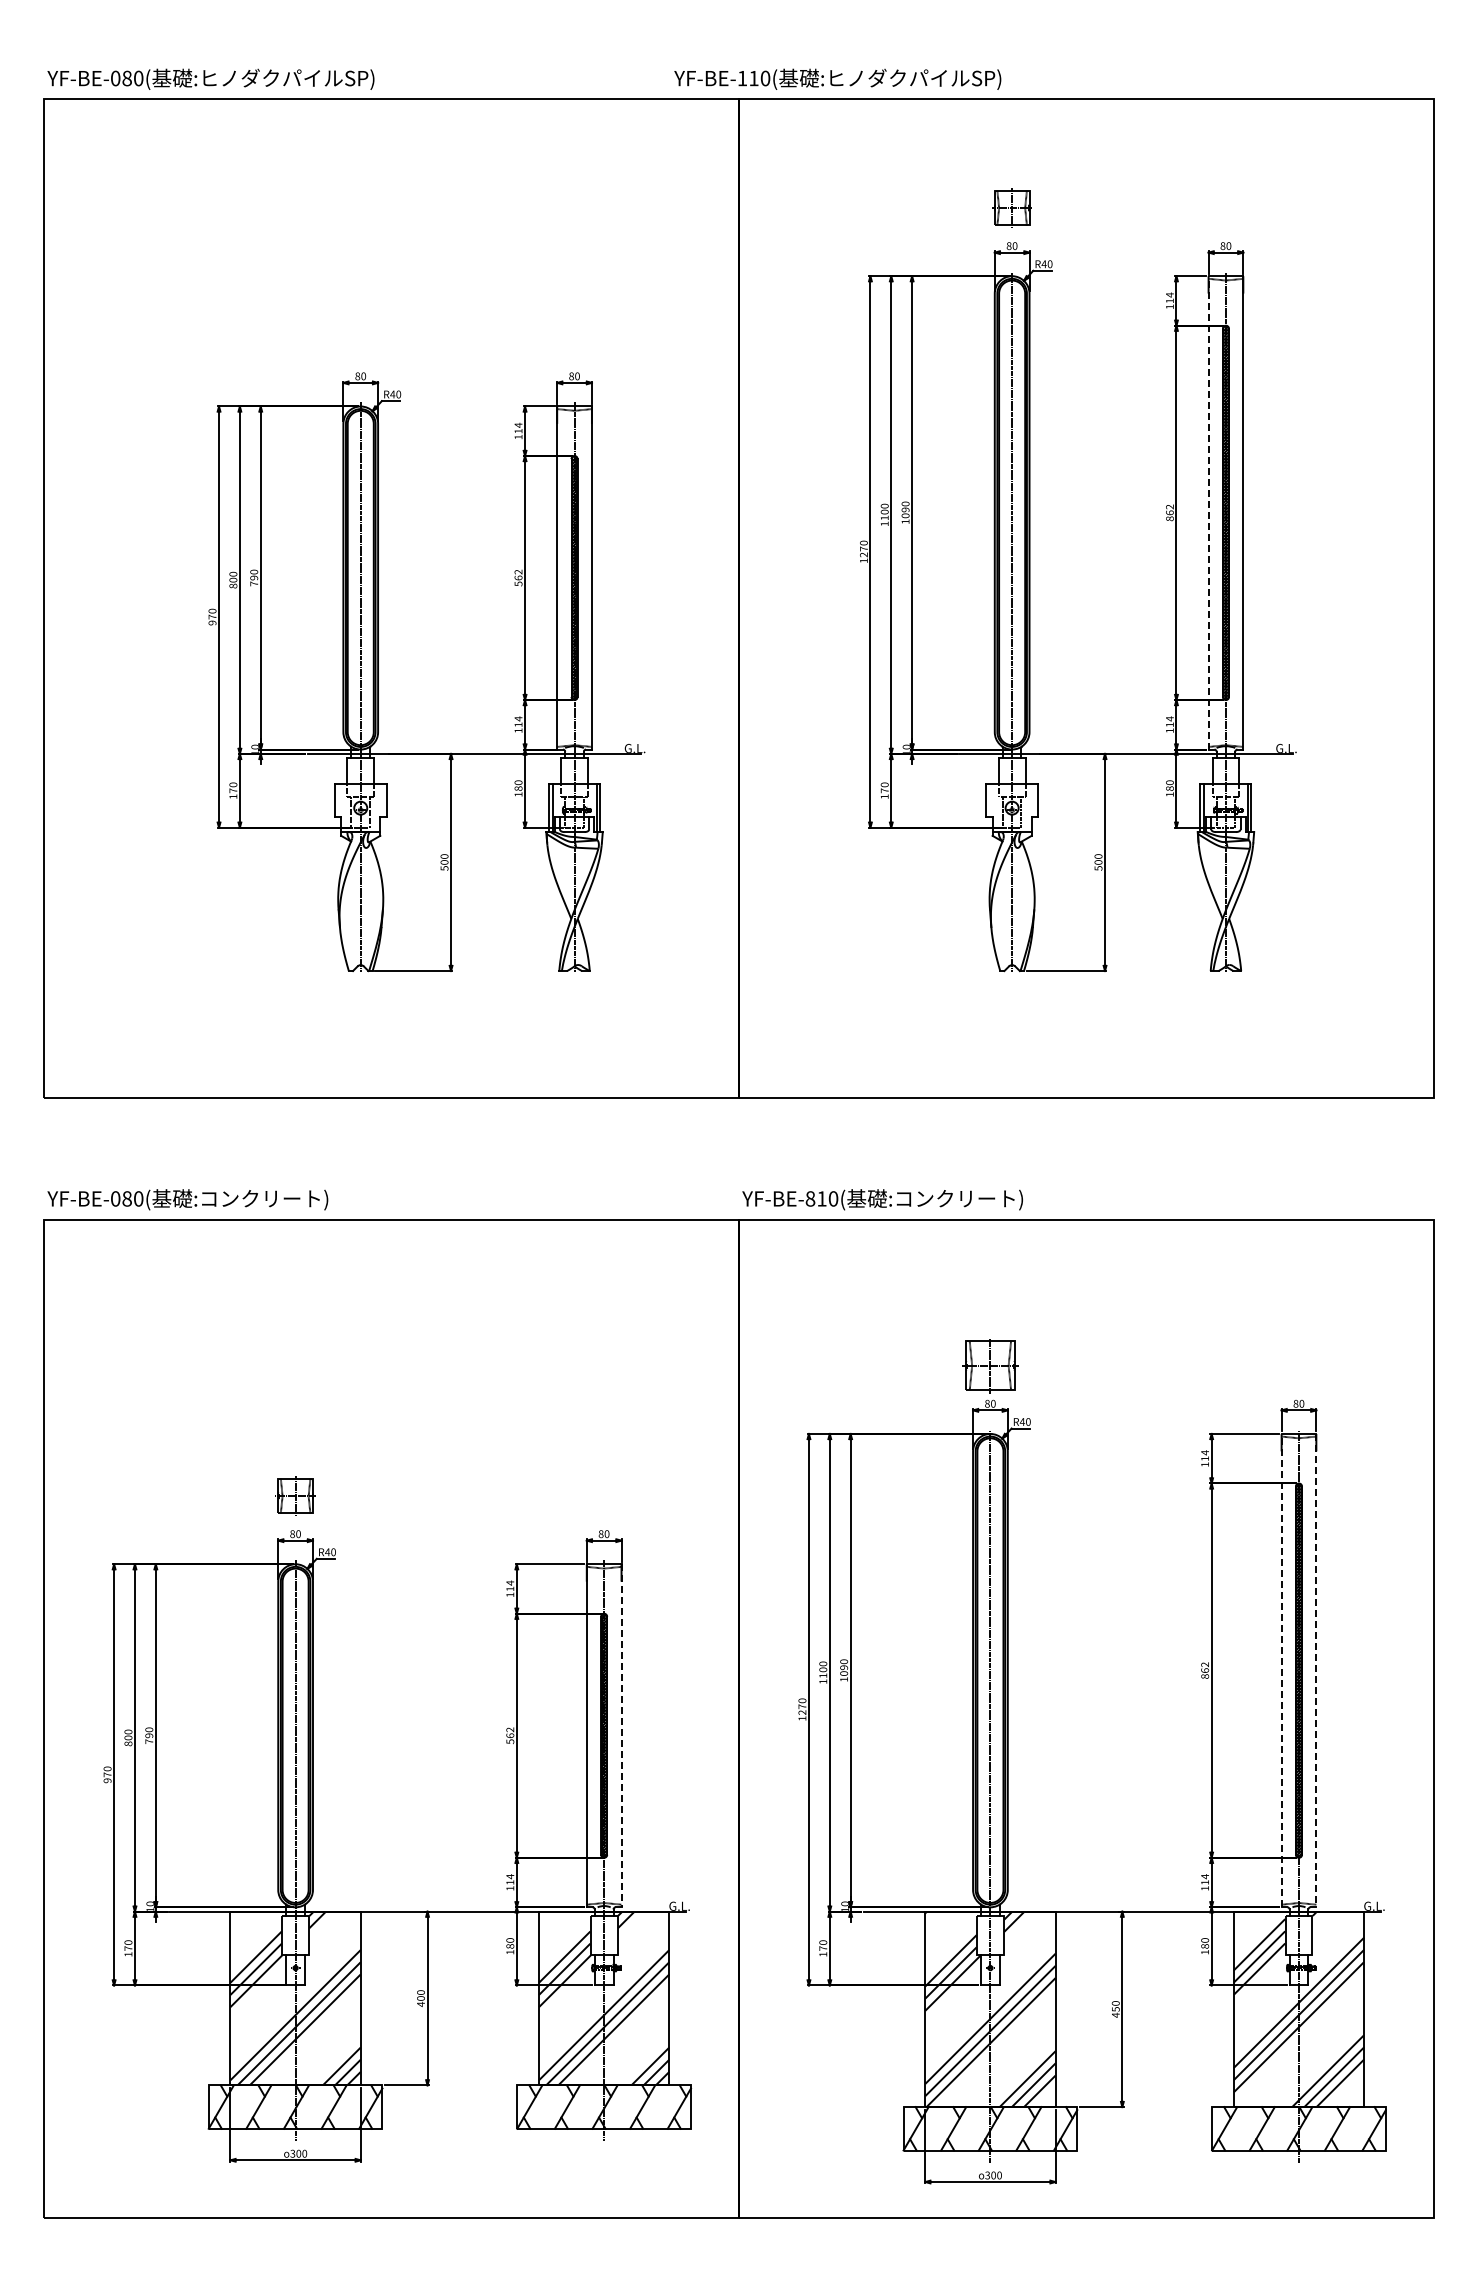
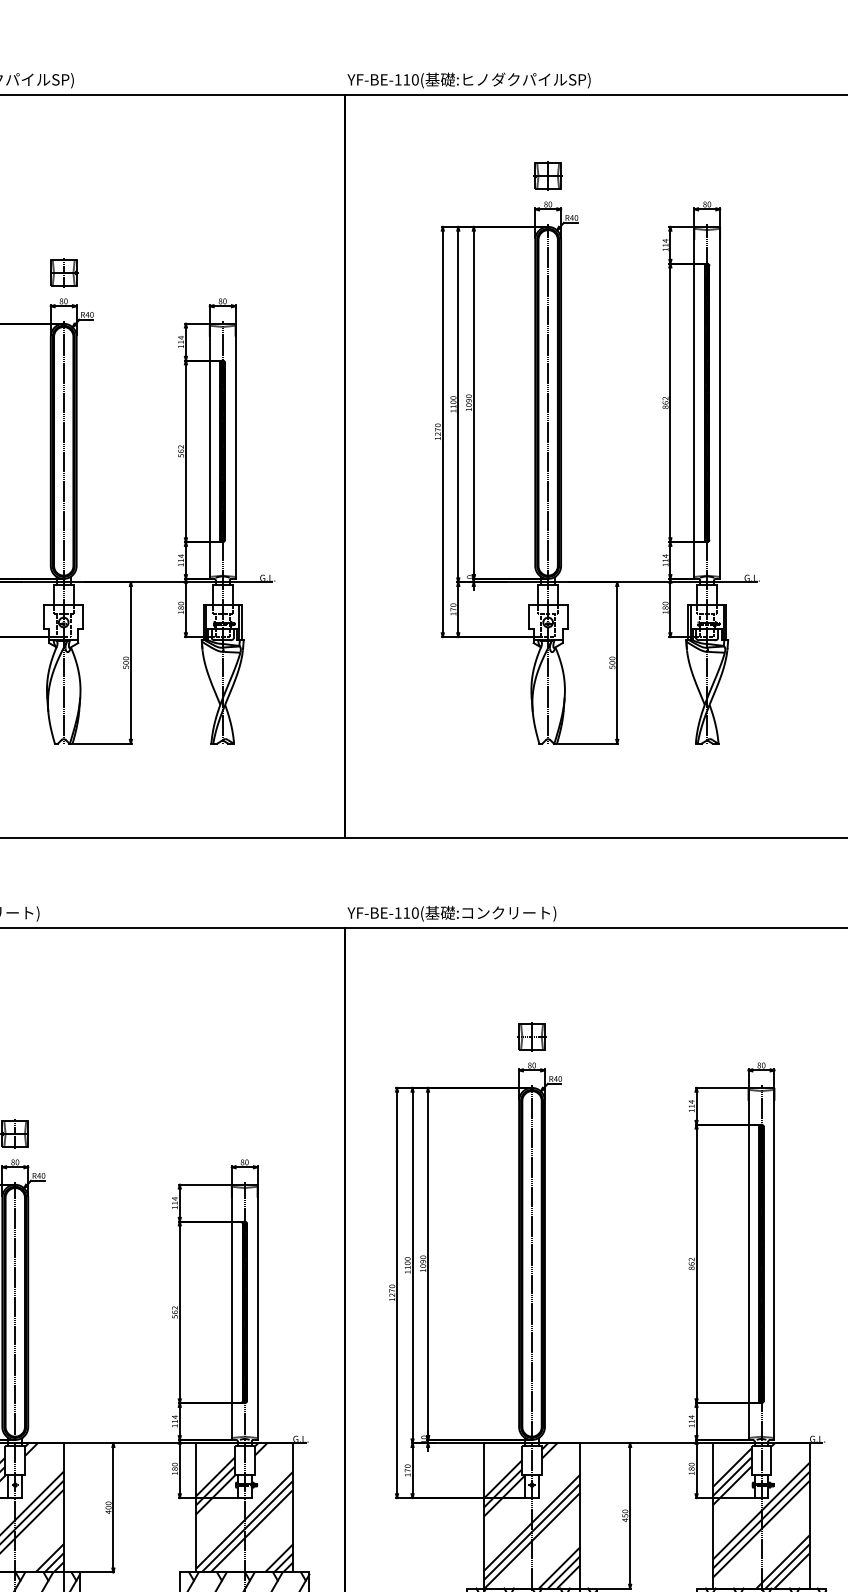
text: (837, 78) -> (468, 79), moved
part: (360, 337) -> (63, 272), added
line: (1208, 512) -> (694, 402), dashed -> solid
text: (810, 1198) -> (398, 912), YF-BE-810( -> YF-BE-110(
part: (990, 1365) -> (532, 1036), size x0.71
line: (1281, 1670) -> (748, 1263), dashed -> solid
line: (1316, 1670) -> (774, 1263), dashed -> solid
line: (621, 1735) -> (257, 1312), dashed -> solid

